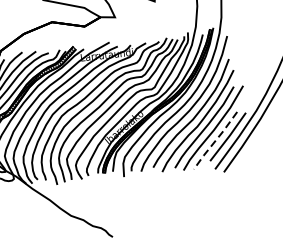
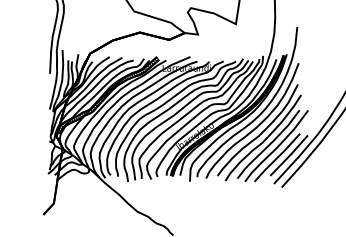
line: (214, 141) -> (276, 158), dashed -> solid

